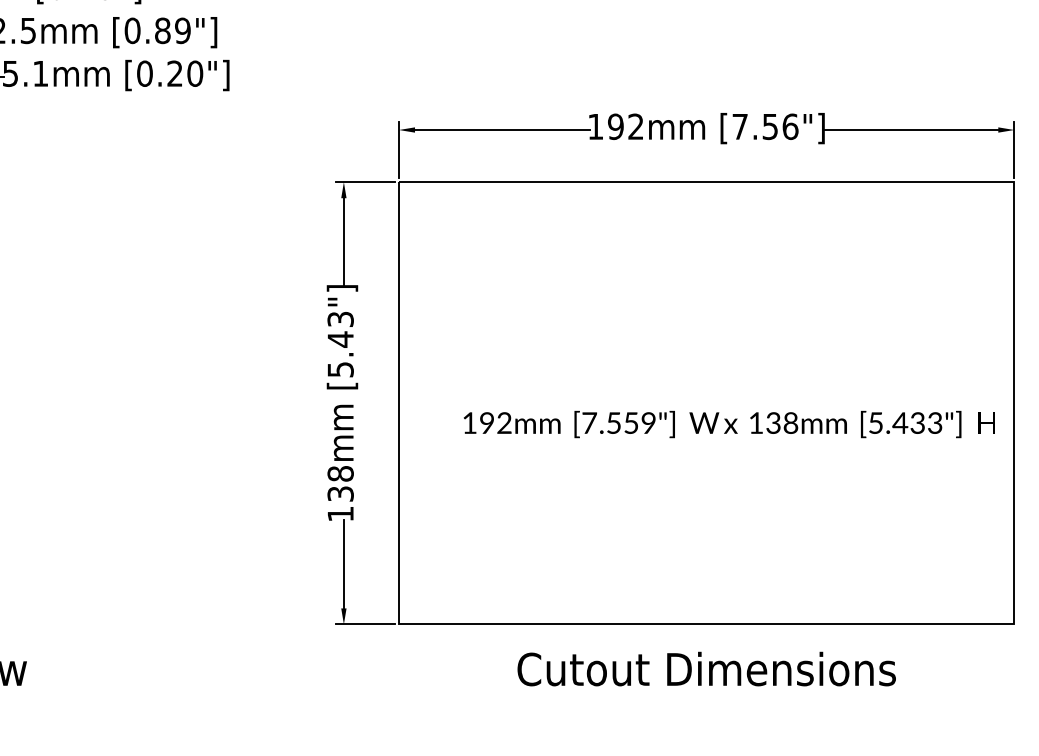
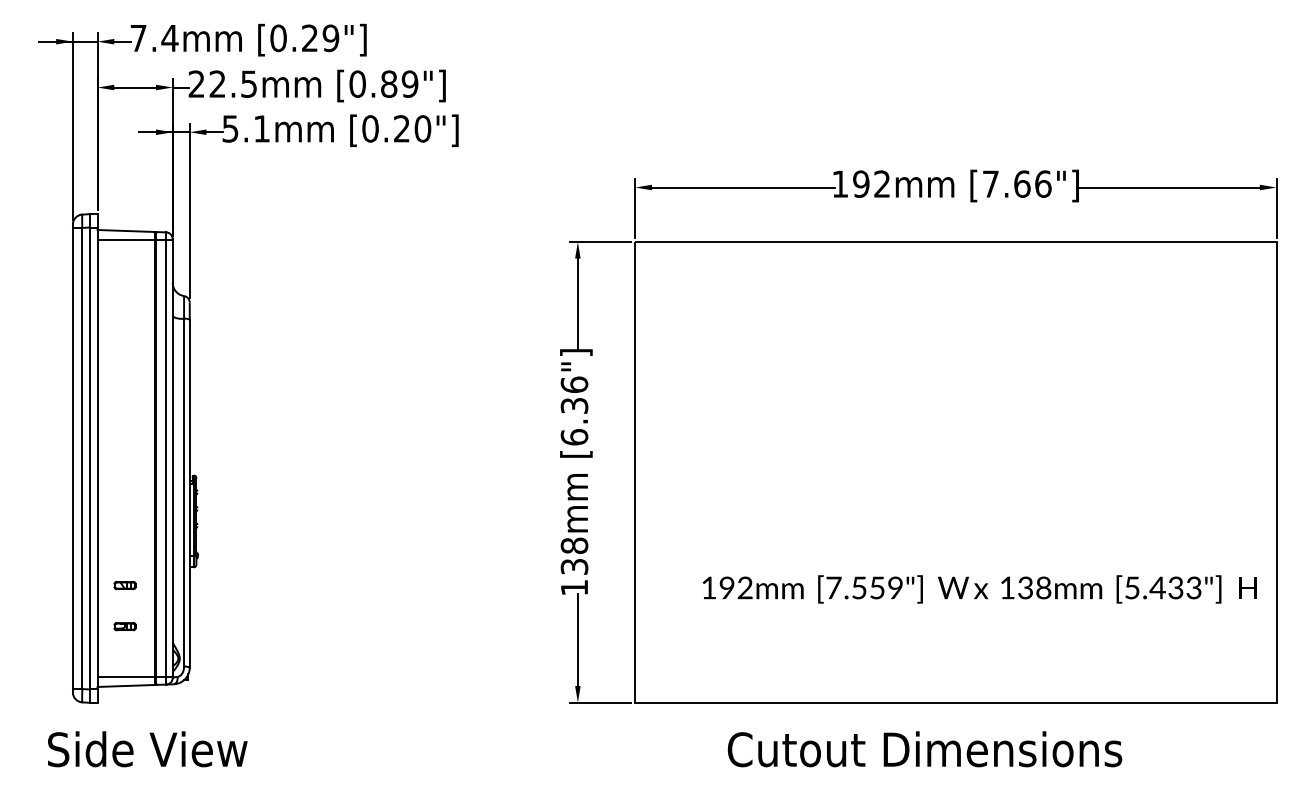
text: (770, 126) -> (1022, 183), [7.56"] -> [7.66"]
text: (340, 343) -> (574, 410), [5.43"] -> [6.36"]
text: (729, 424) -> (979, 589), moved
text: (706, 669) -> (924, 749), moved

